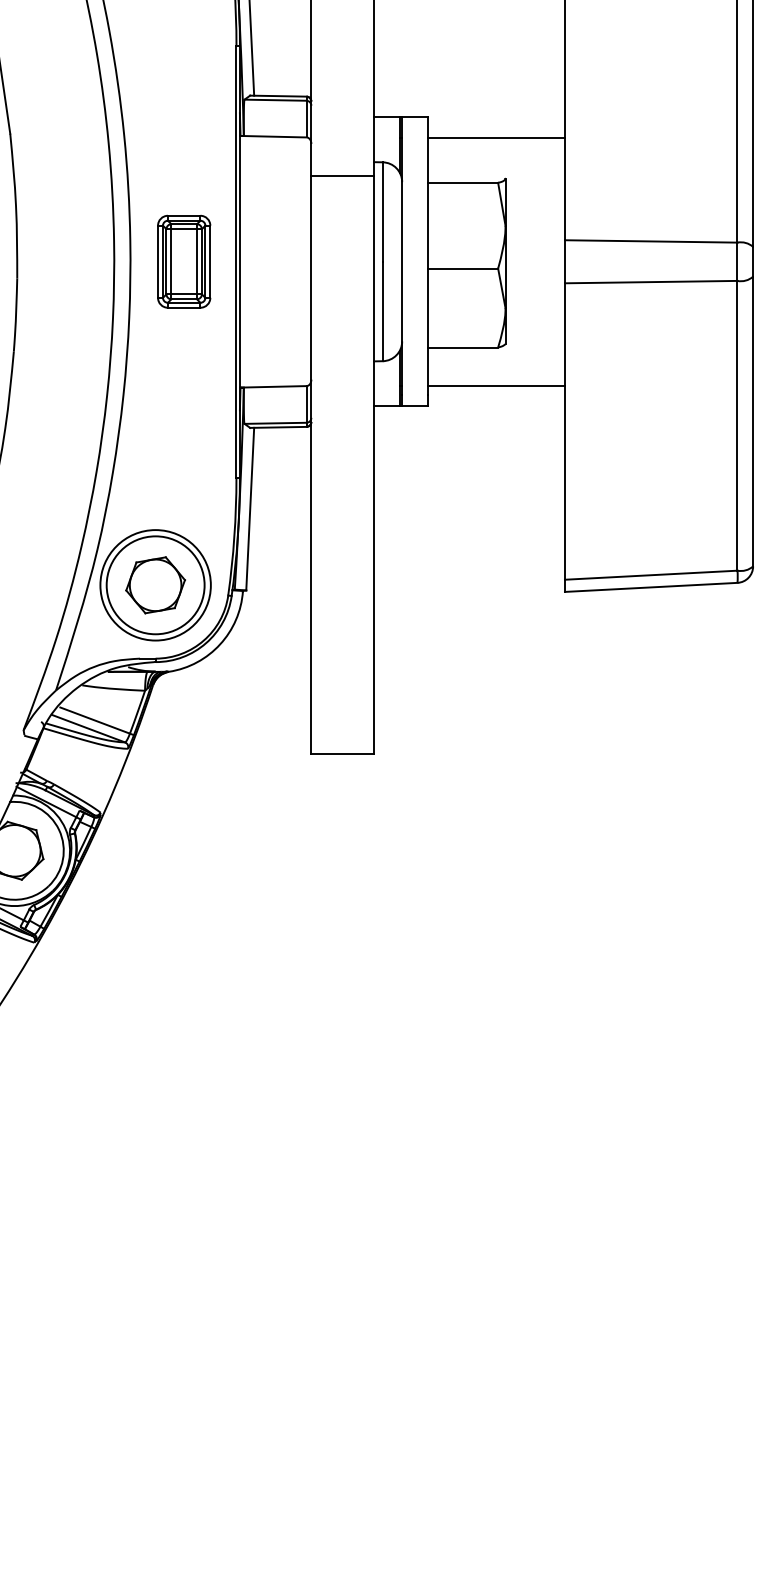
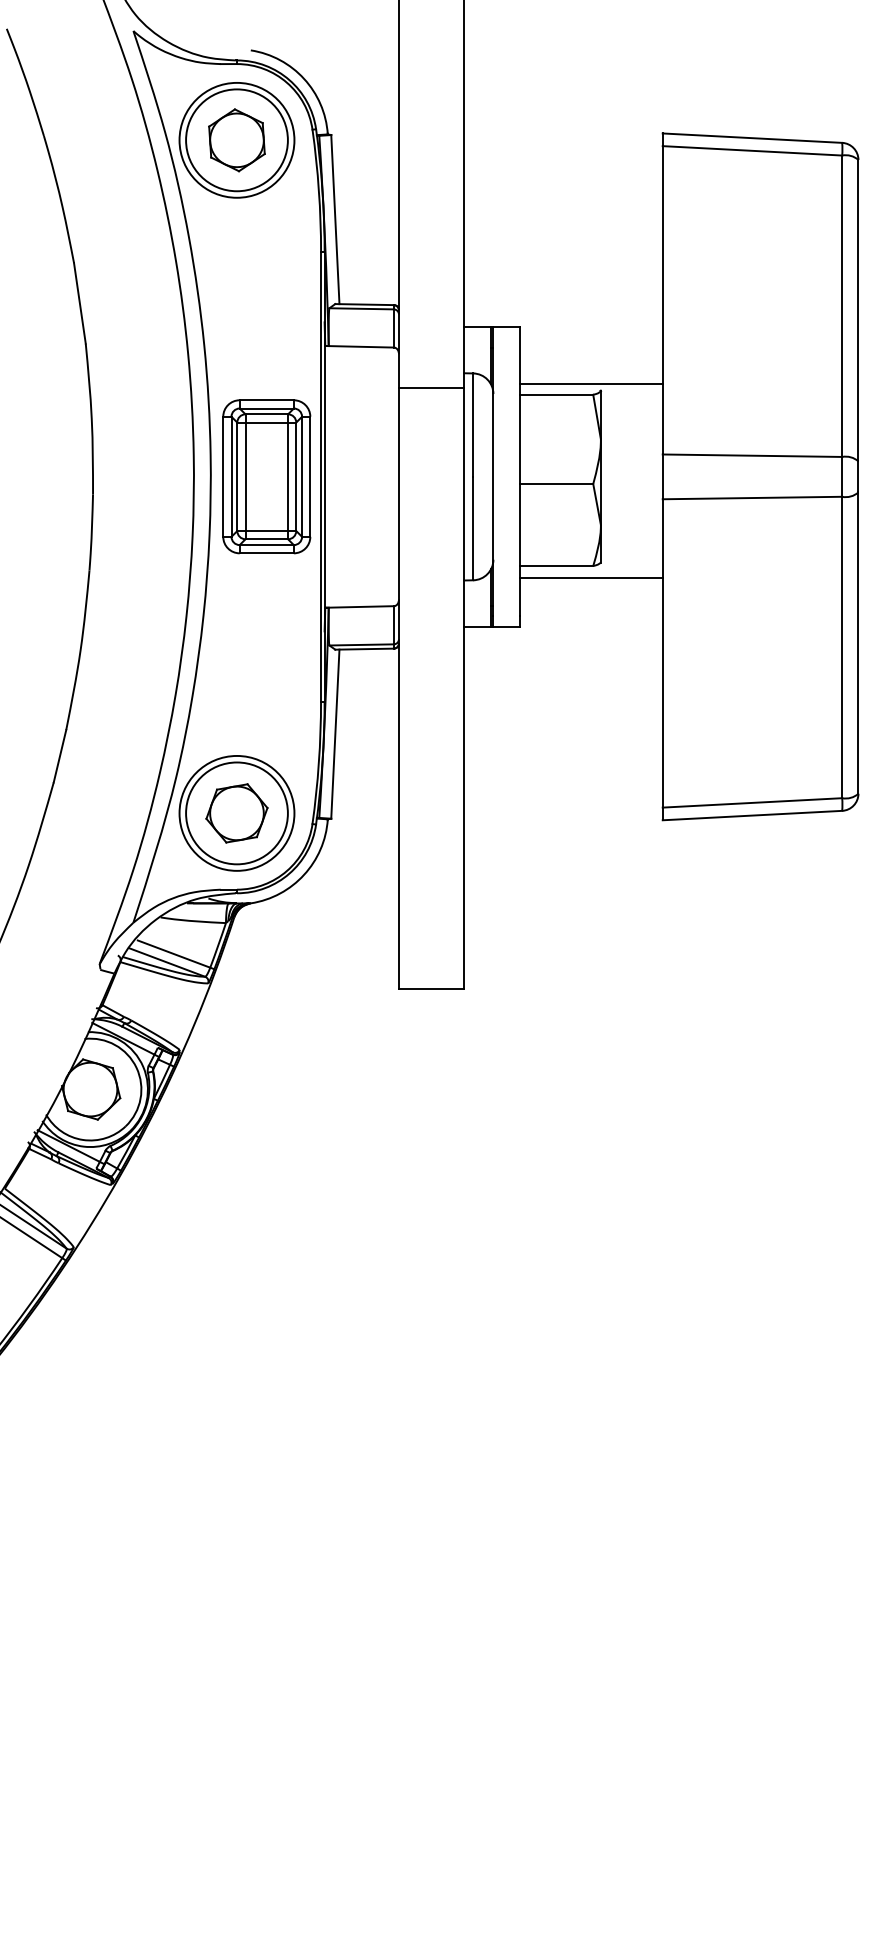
line: (496, 138) -> (591, 384), moved
part: (184, 261) -> (266, 476), size x1.6
line: (496, 385) -> (591, 577), moved

